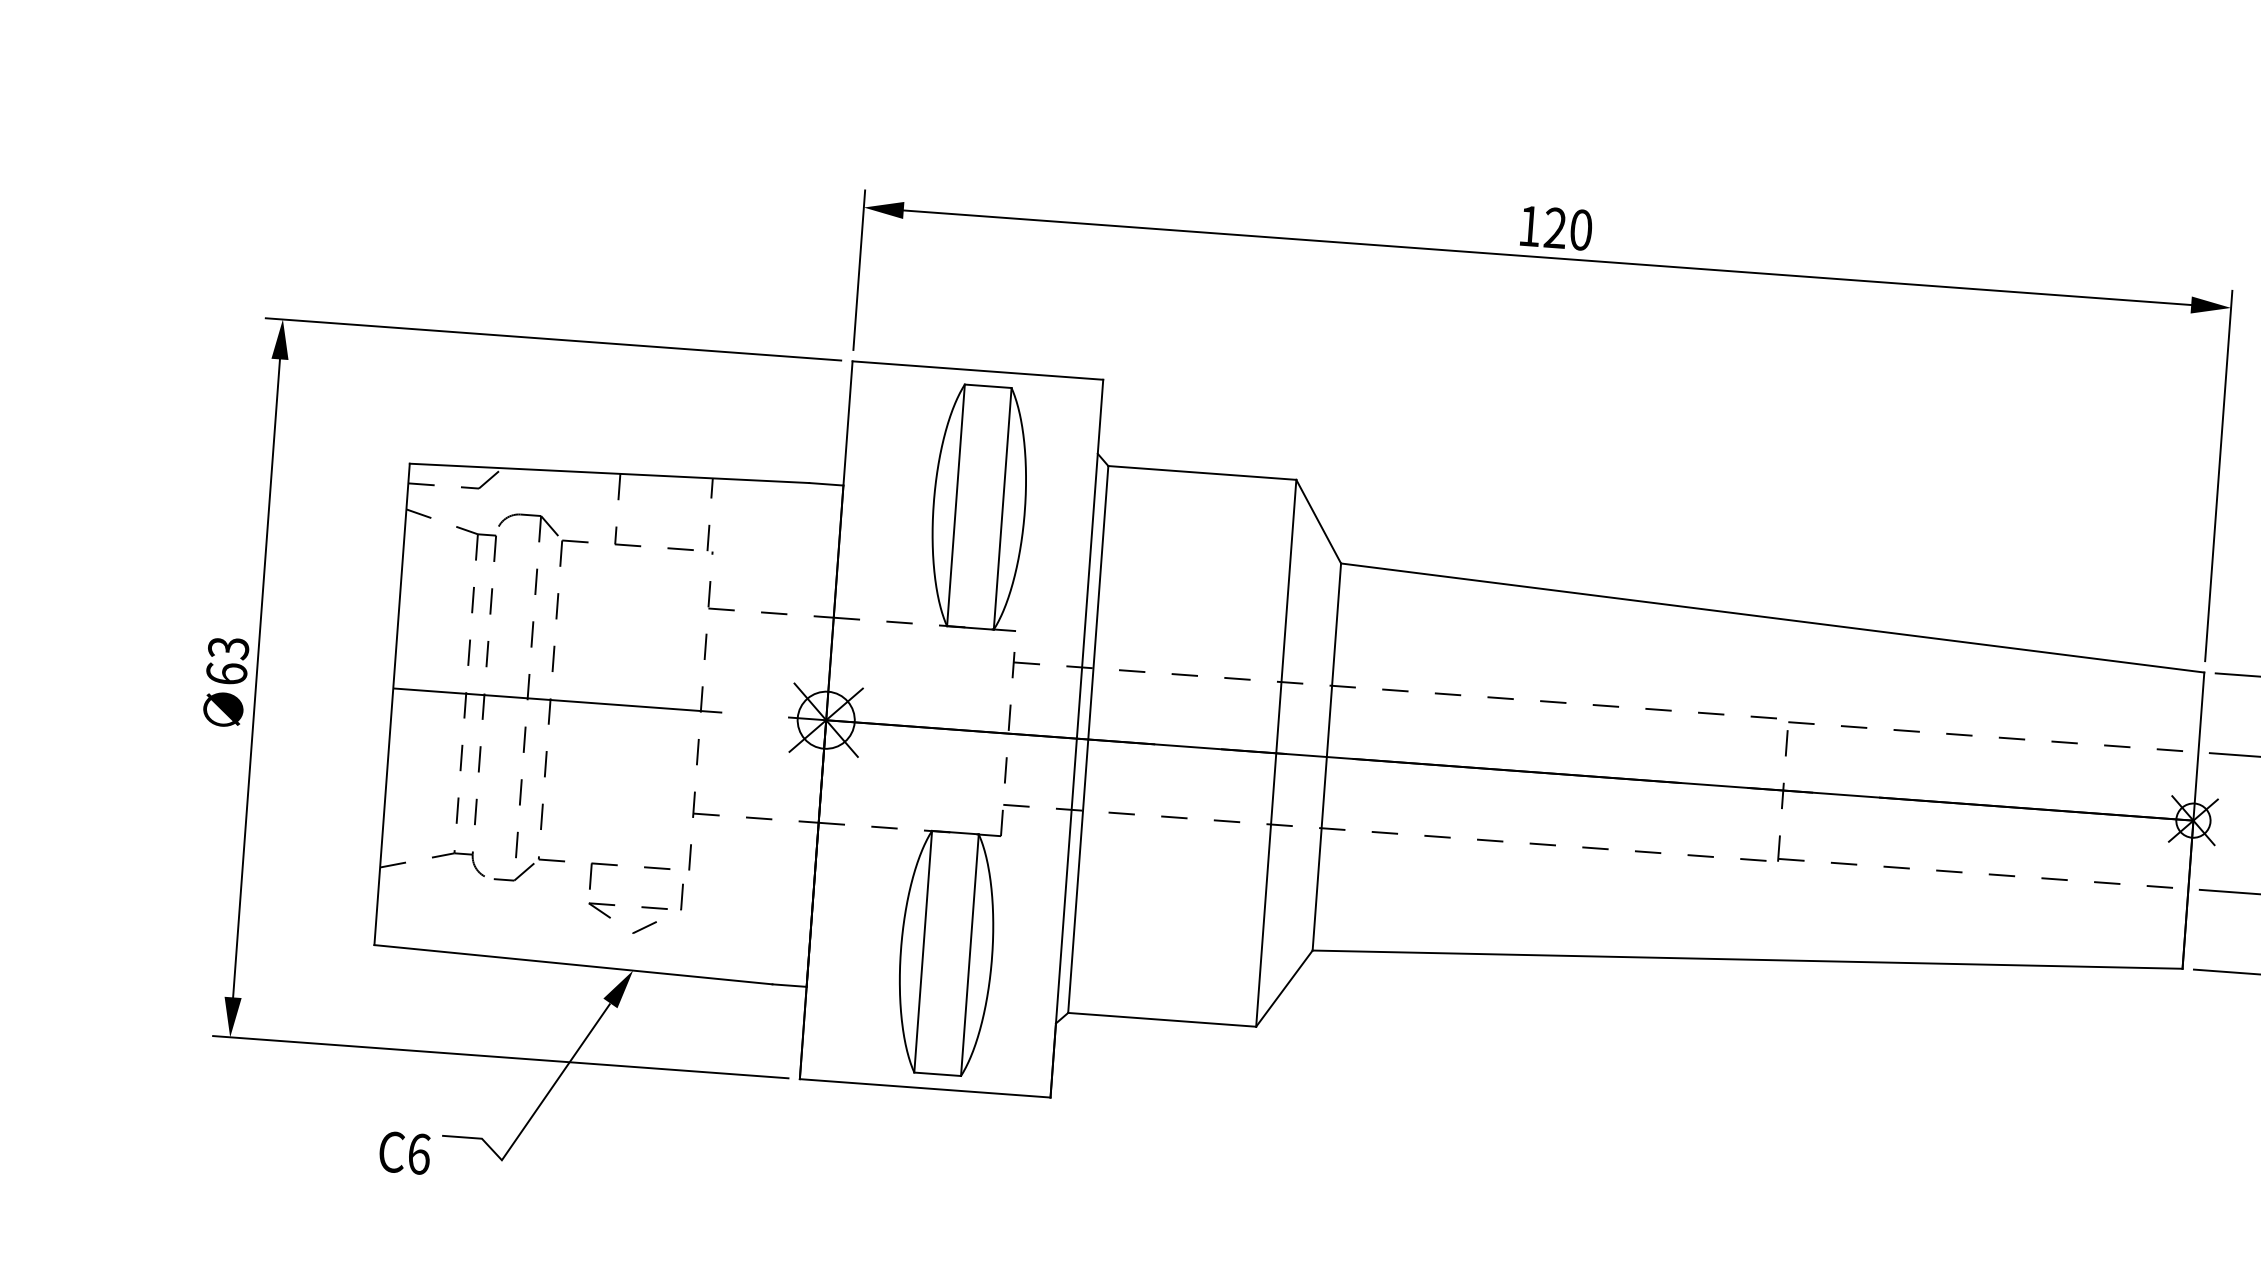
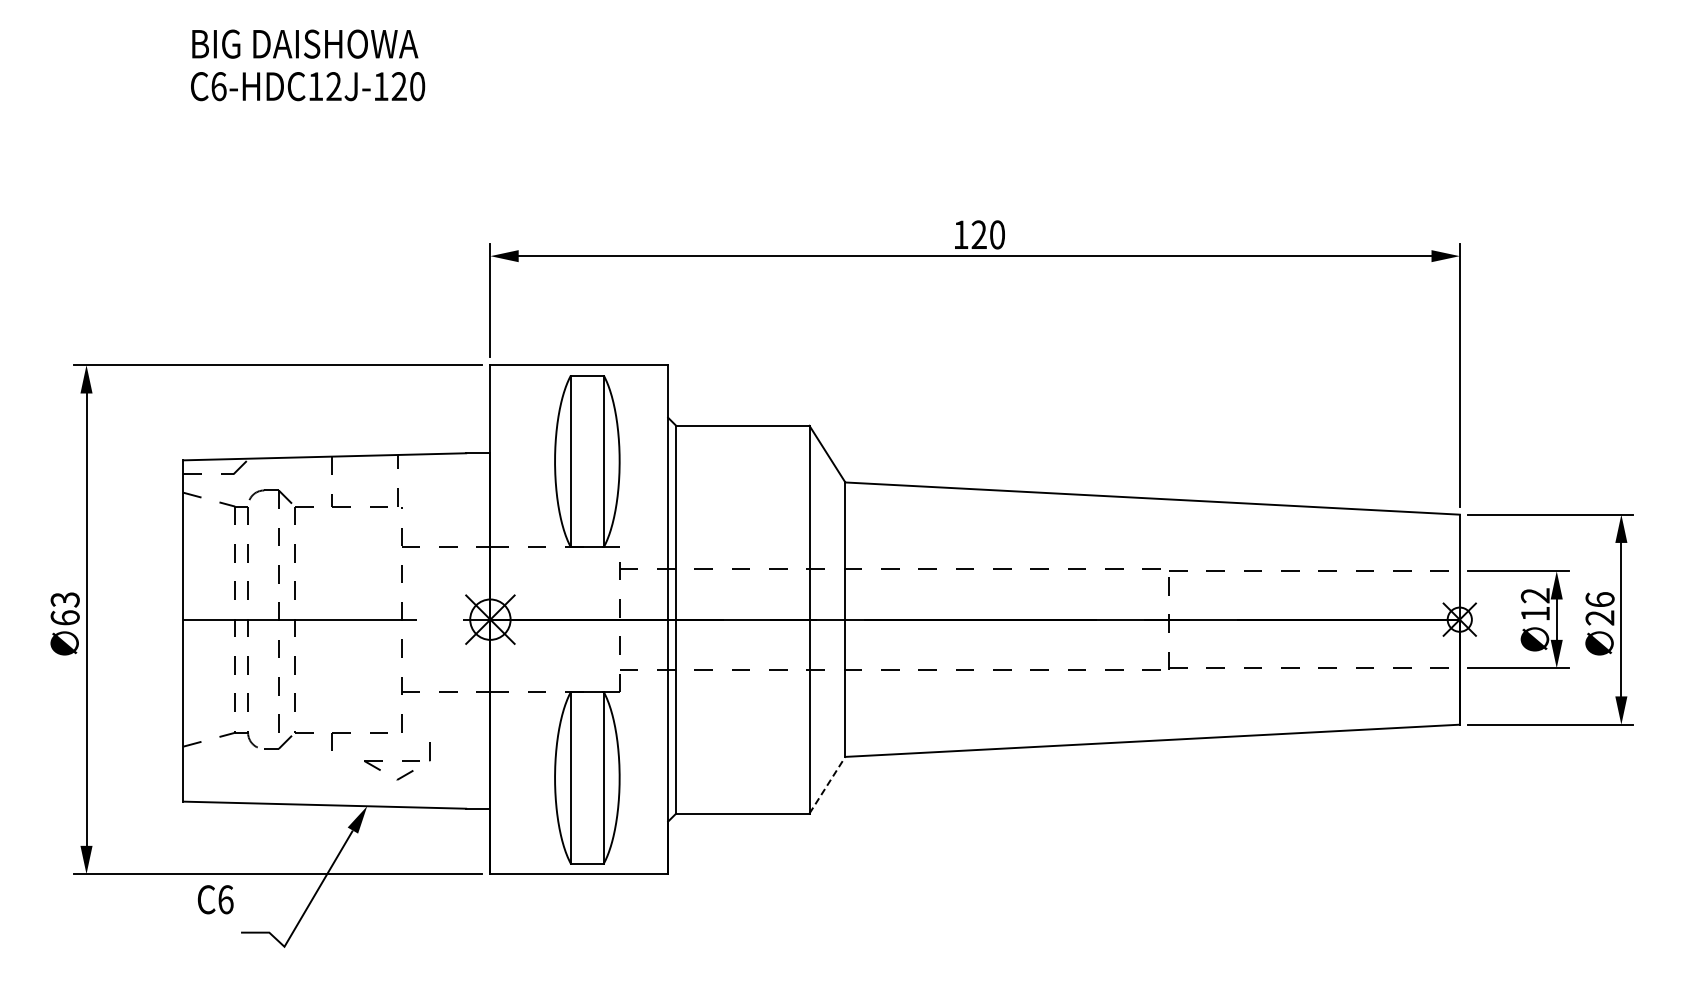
part: (635, 907) -> (397, 761), moved
line: (1284, 989) -> (827, 785), solid -> dashed
text: (404, 1152) -> (215, 899), moved

